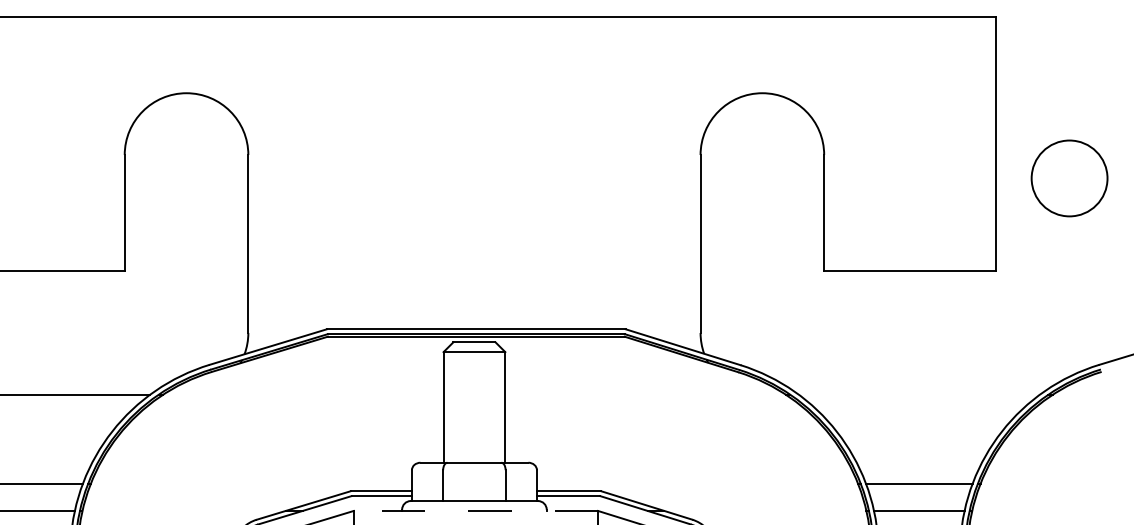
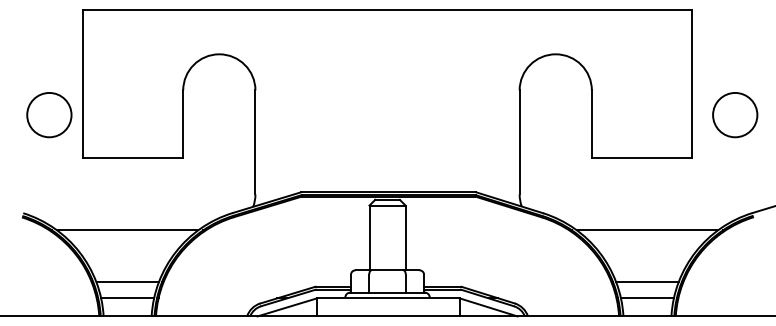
circle: (1070, 179) -> (735, 115), moved
line: (919, 394) -> (647, 230), added
line: (474, 511) -> (387, 298), dashed -> solid

